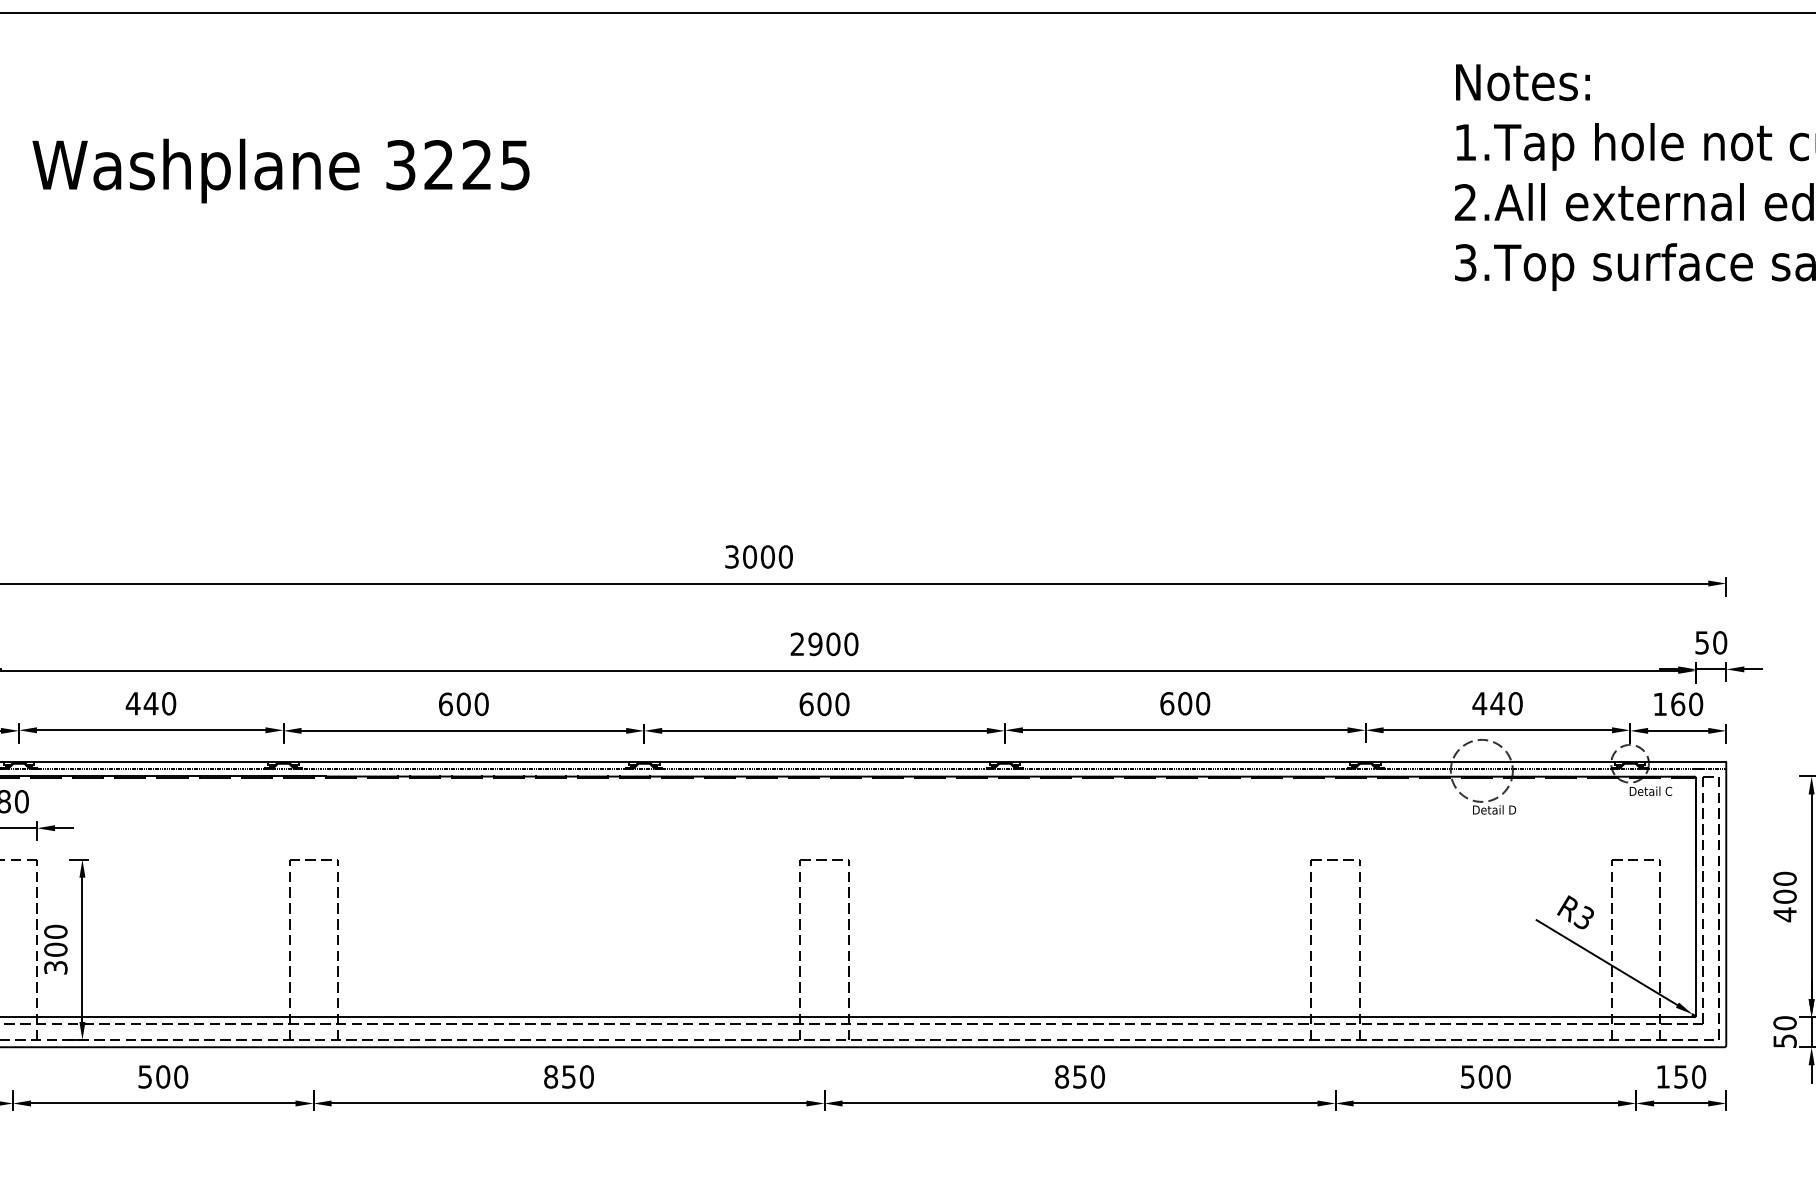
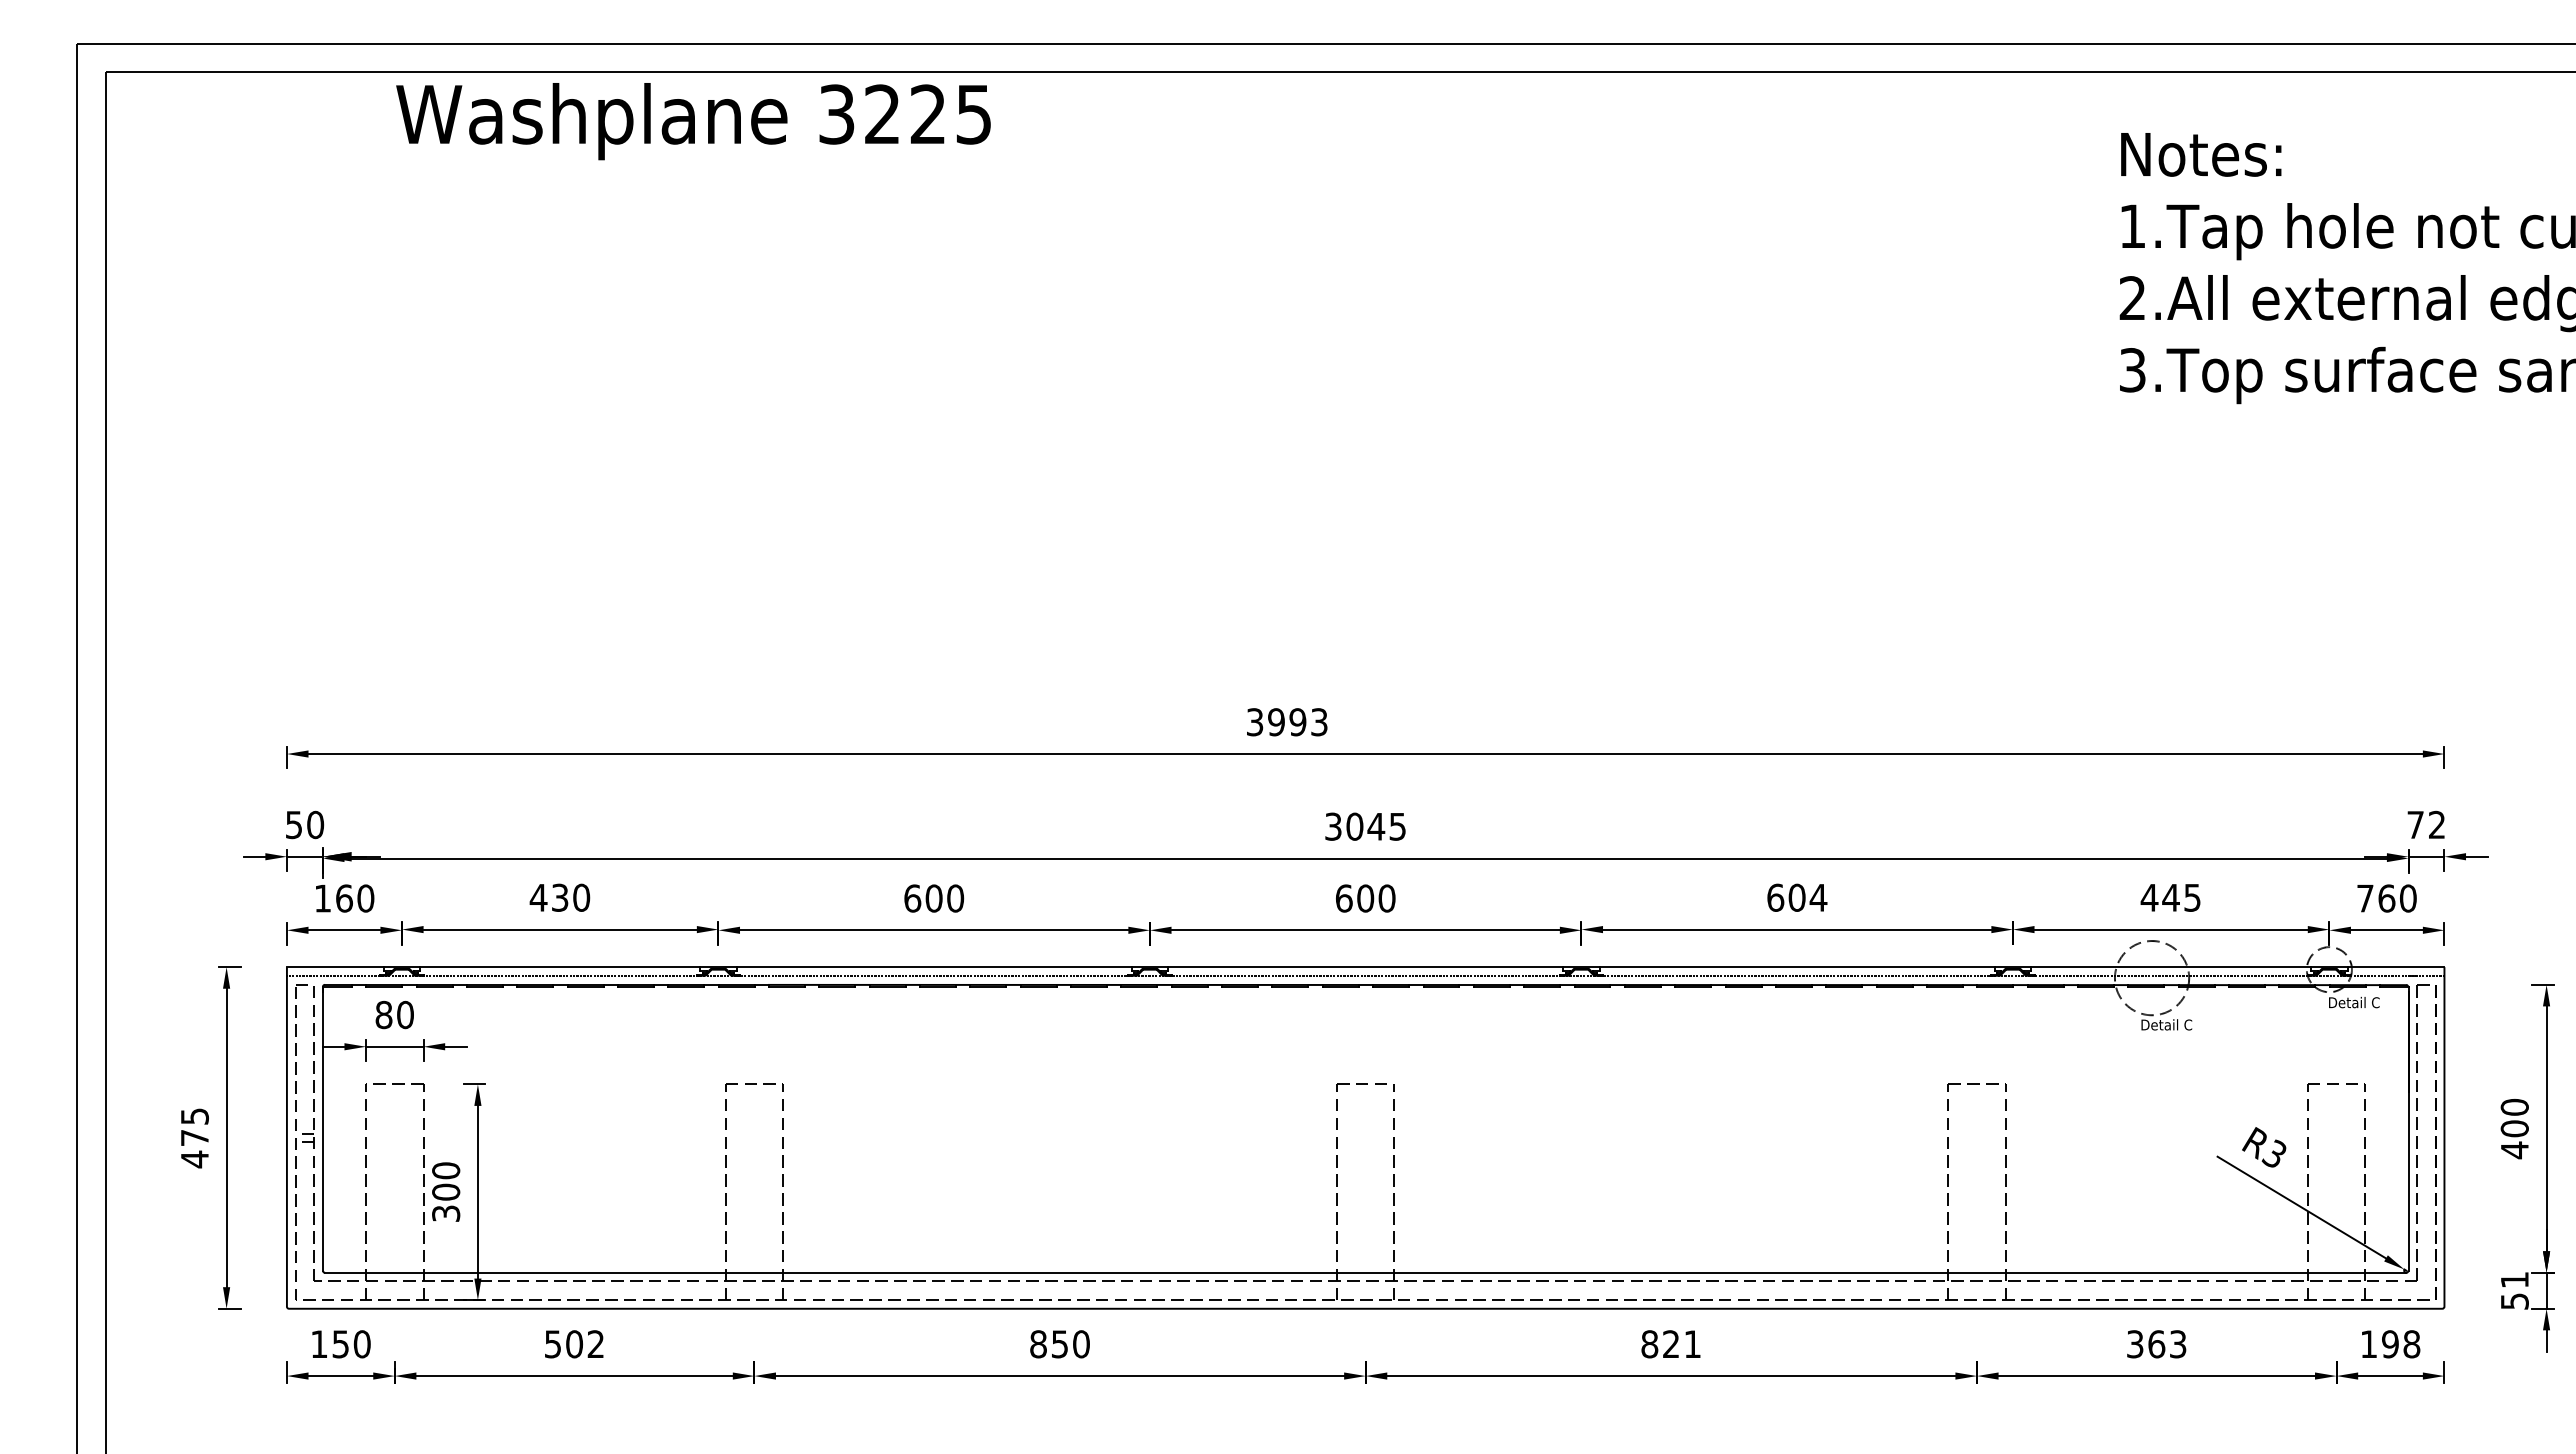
text: (281, 170) -> (693, 121), moved
text: (767, 557) -> (1297, 722), 3000 -> 3993
text: (1711, 642) -> (2426, 824), 50 -> 72
text: (824, 644) -> (1365, 826), 2900 -> 3045
text: (150, 703) -> (559, 897), 440 -> 430
text: (1203, 703) -> (1818, 897), 600 -> 604
text: (1515, 703) -> (2192, 897), 440 -> 445
text: (1660, 704) -> (2365, 898), 160 -> 760
text: (1512, 809) -> (2188, 1024), Detail D -> Detail C
text: (1784, 1022) -> (2514, 1279), 50 -> 51
text: (180, 1077) -> (595, 1344), 500 -> 502
text: (1089, 1077) -> (1682, 1344), 850 -> 821
text: (1485, 1077) -> (2156, 1344), 500 -> 363
text: (1690, 1077) -> (2401, 1344), 150 -> 198

